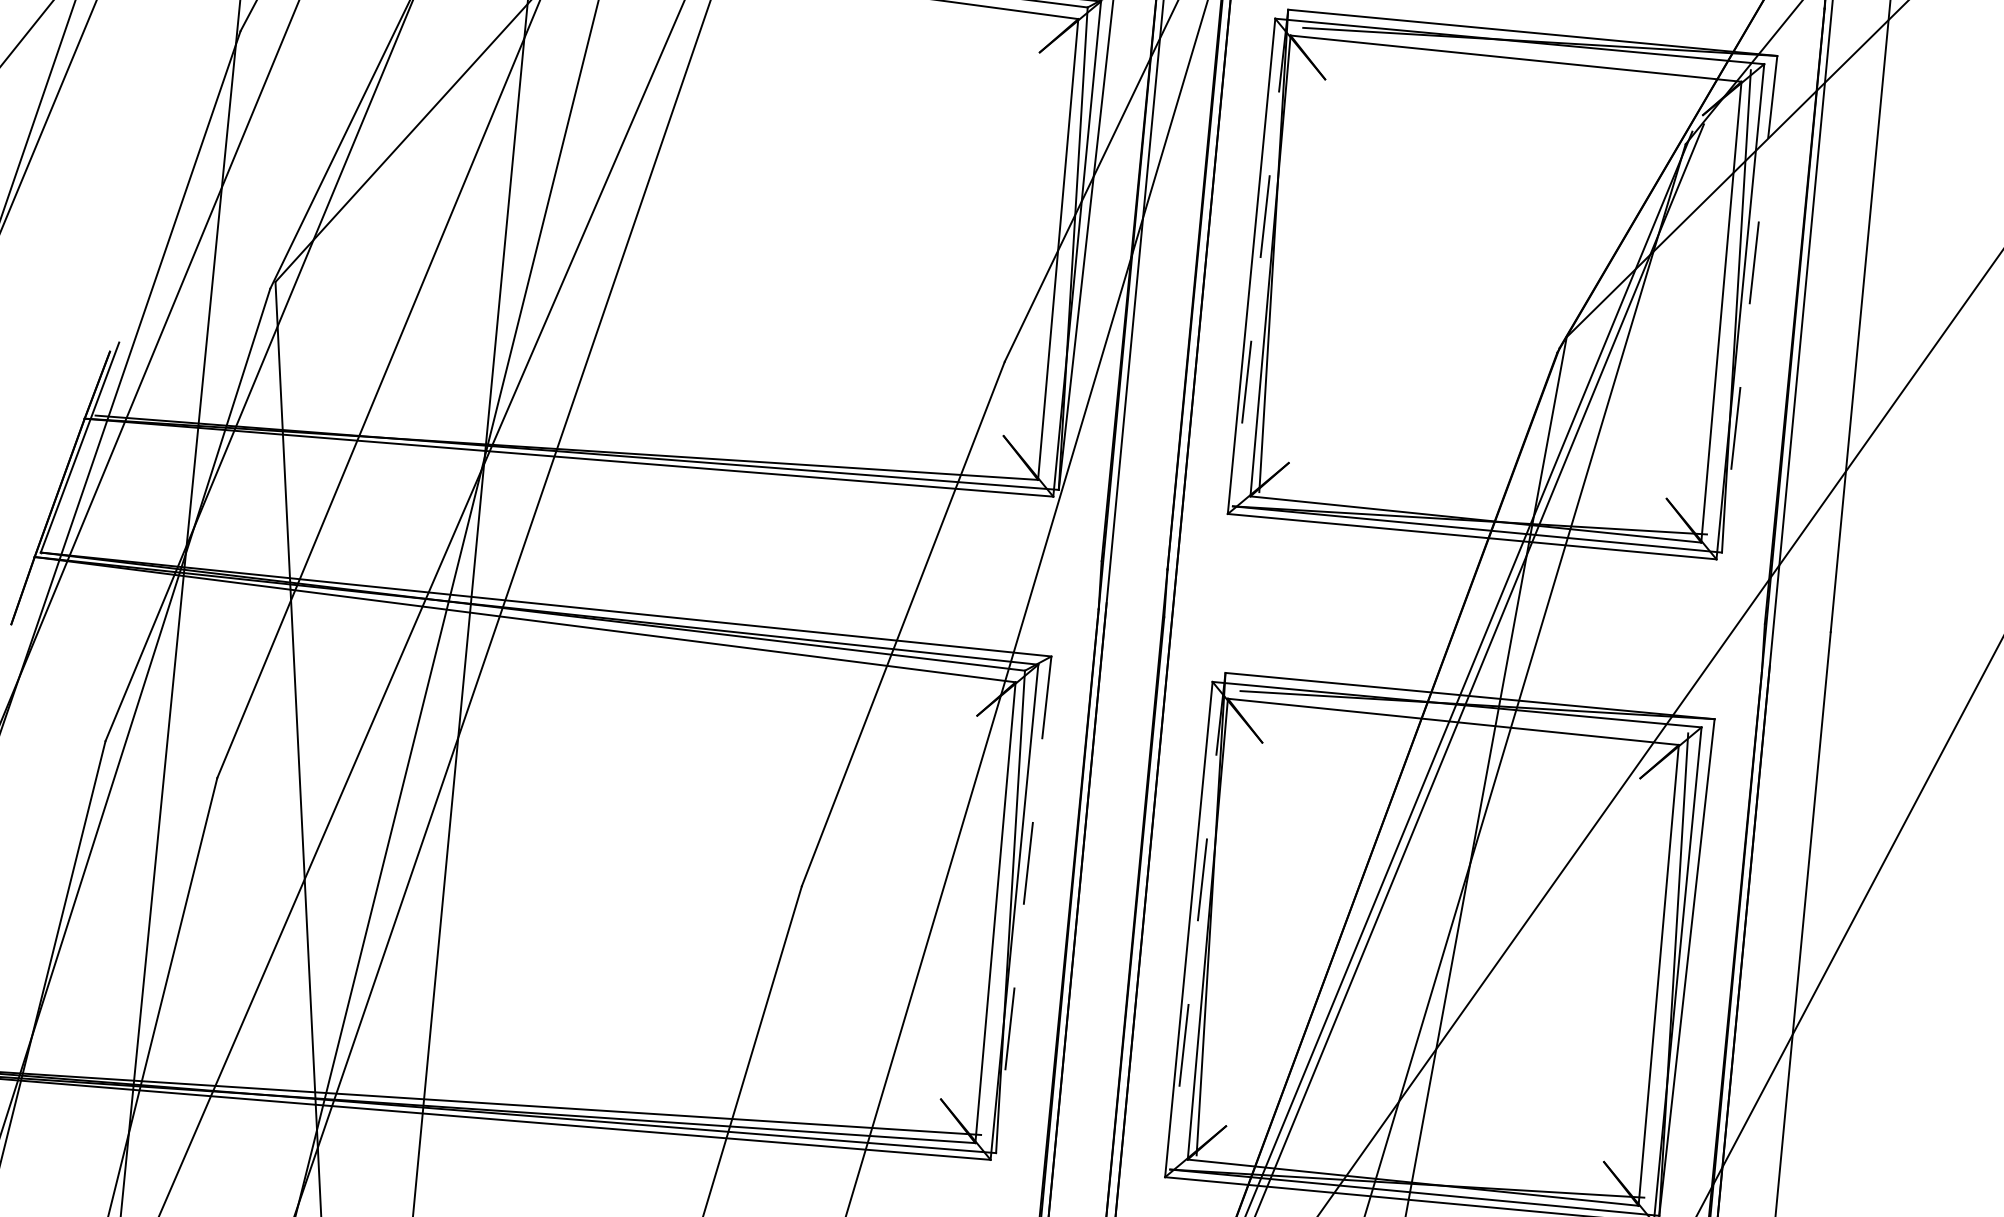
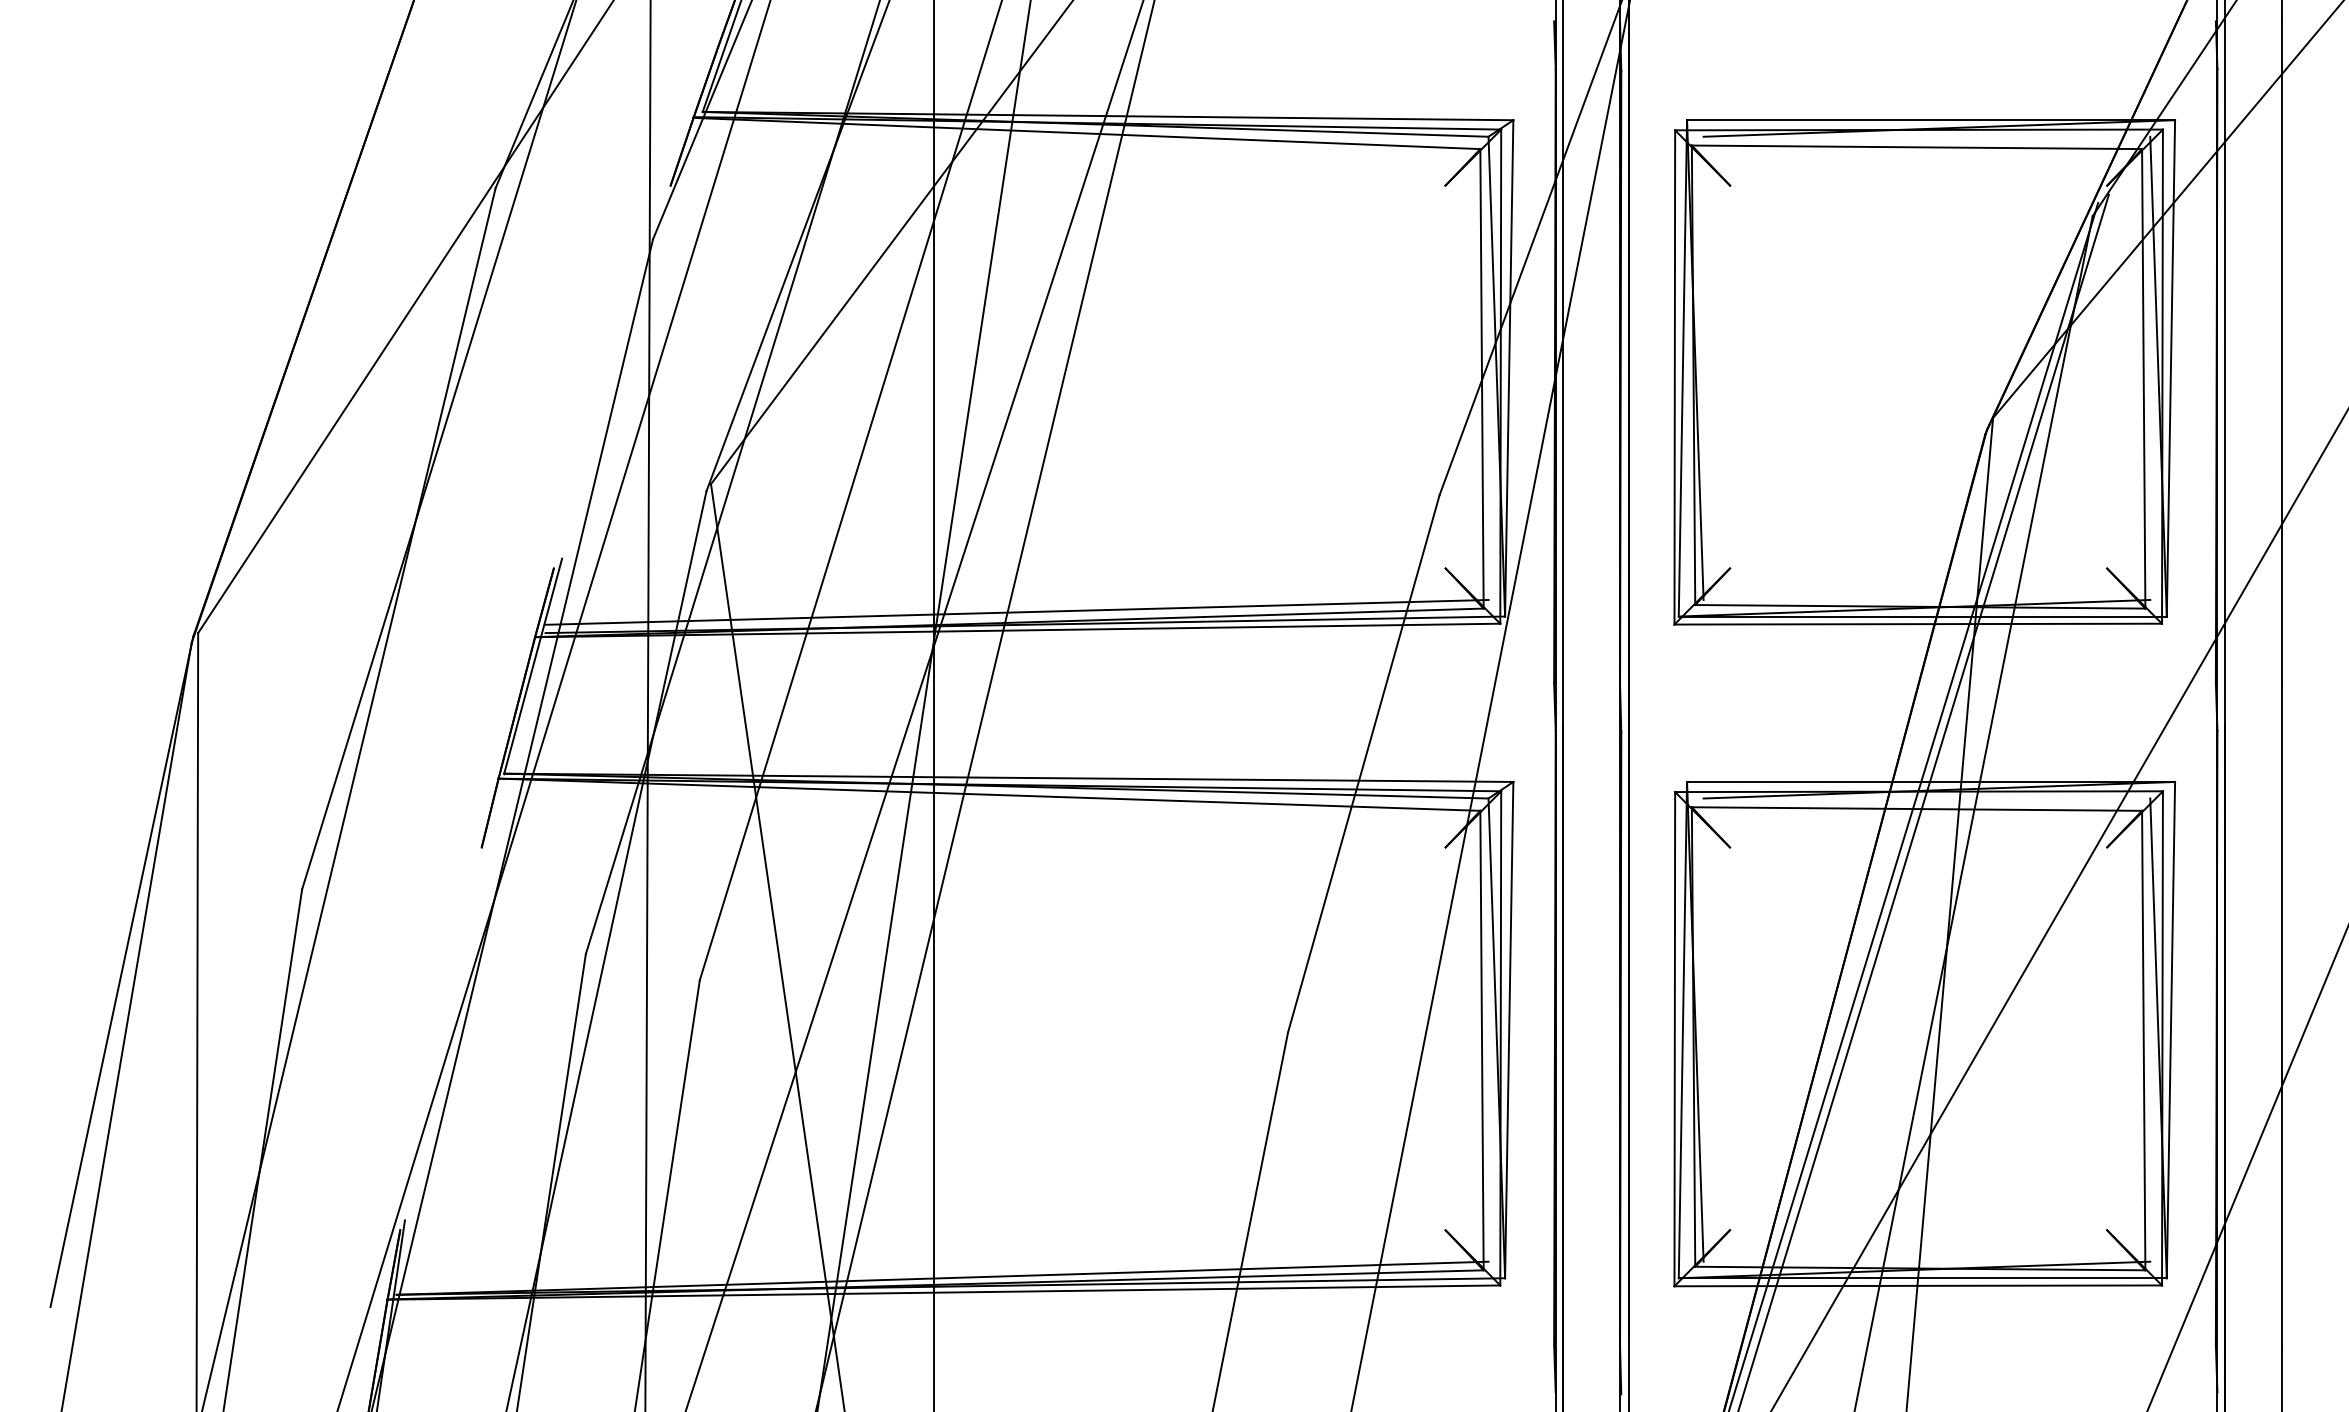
line: (1260, 258) -> (1682, 368), dashed -> solid
line: (1749, 304) -> (2170, 368), dashed -> solid
line: (569, 438) -> (1016, 611), added
line: (1024, 905) -> (1509, 1030), dashed -> solid
line: (1197, 921) -> (1682, 1030), dashed -> solid

